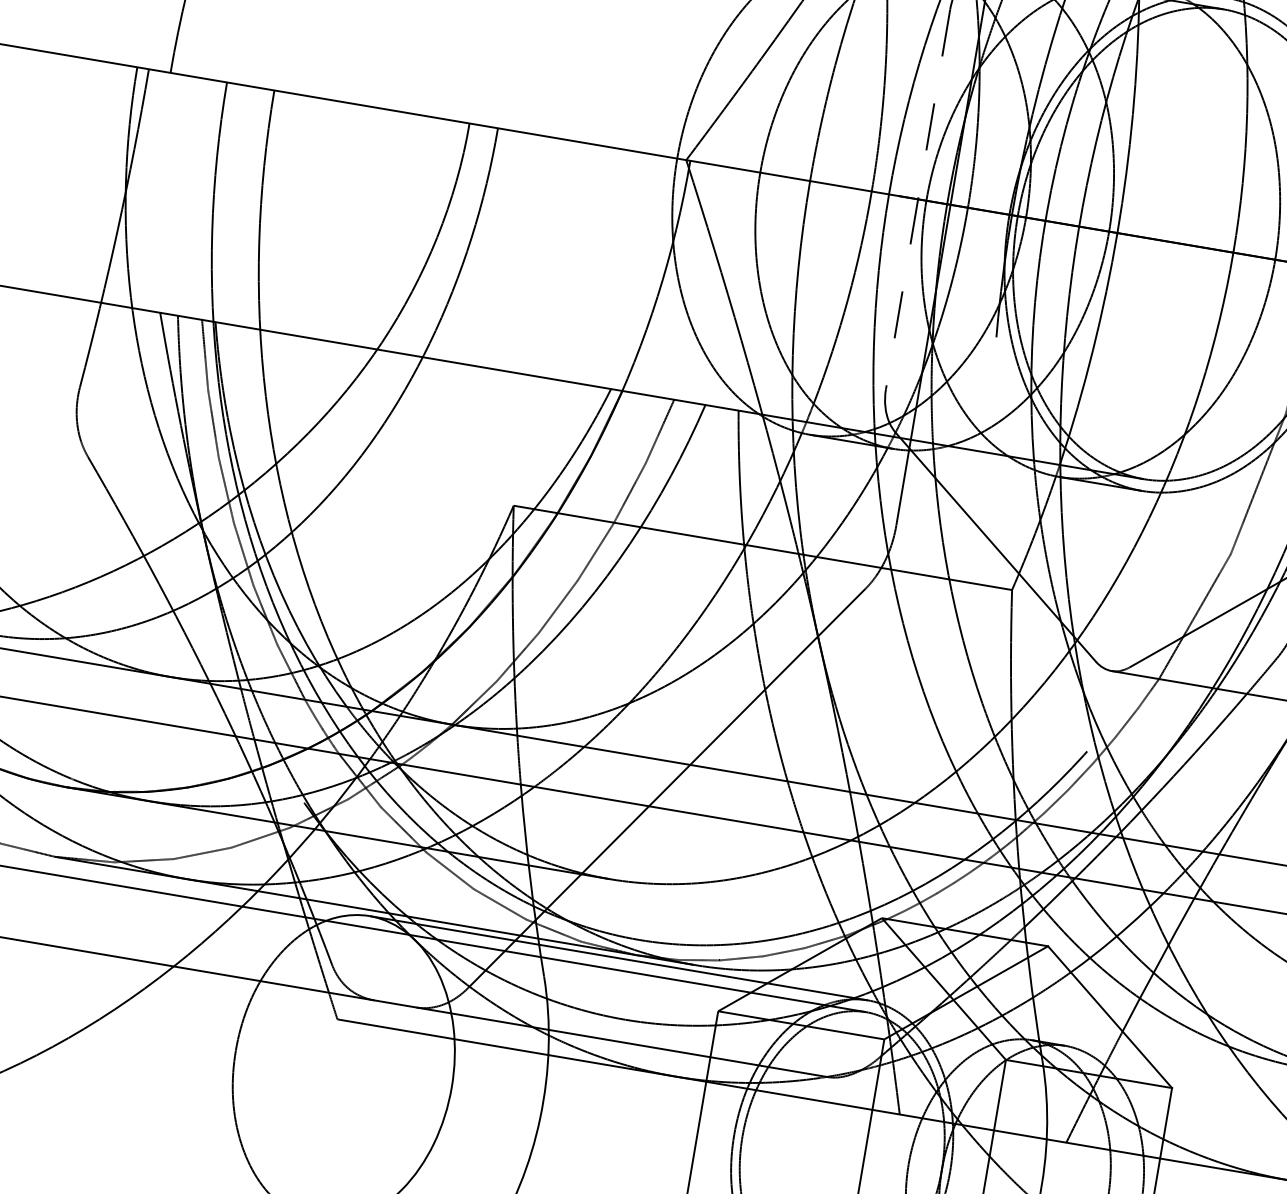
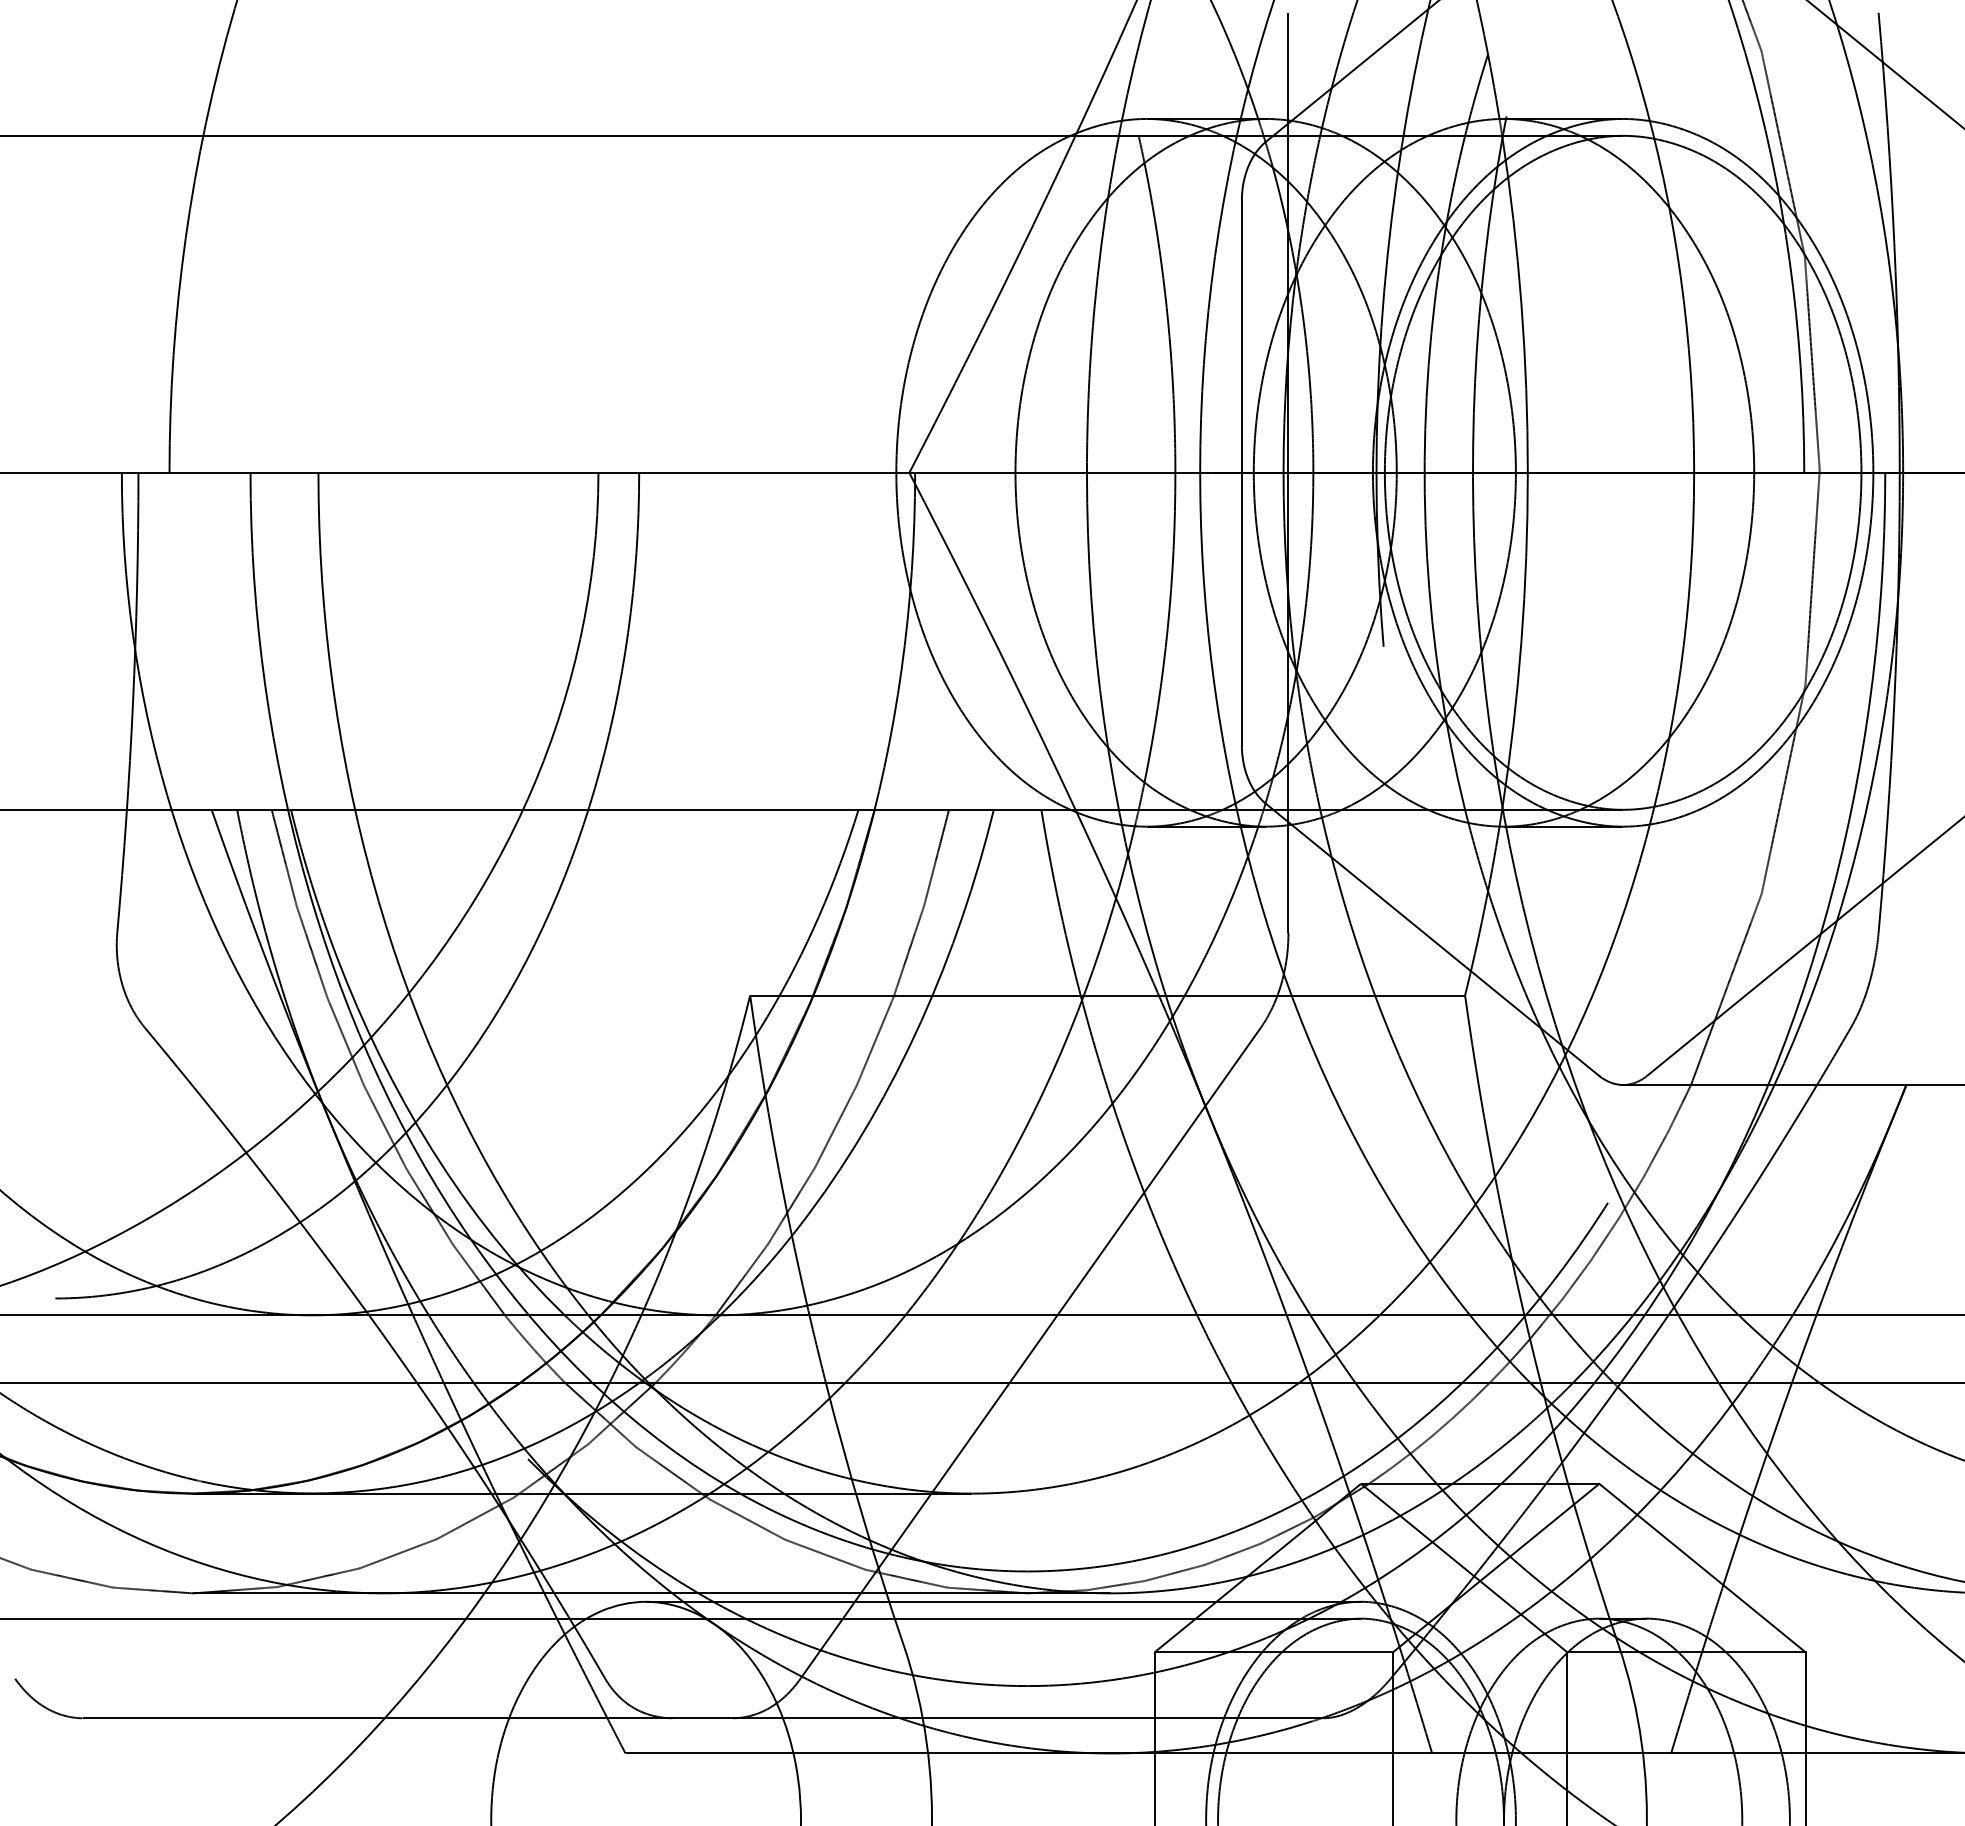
line: (917, 199) -> (1241, 473), dashed -> solid

